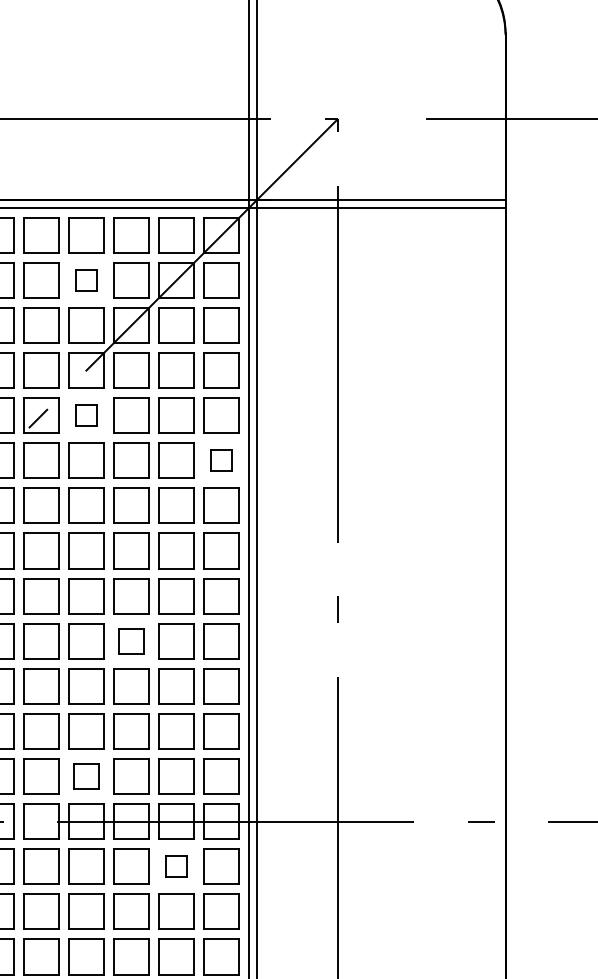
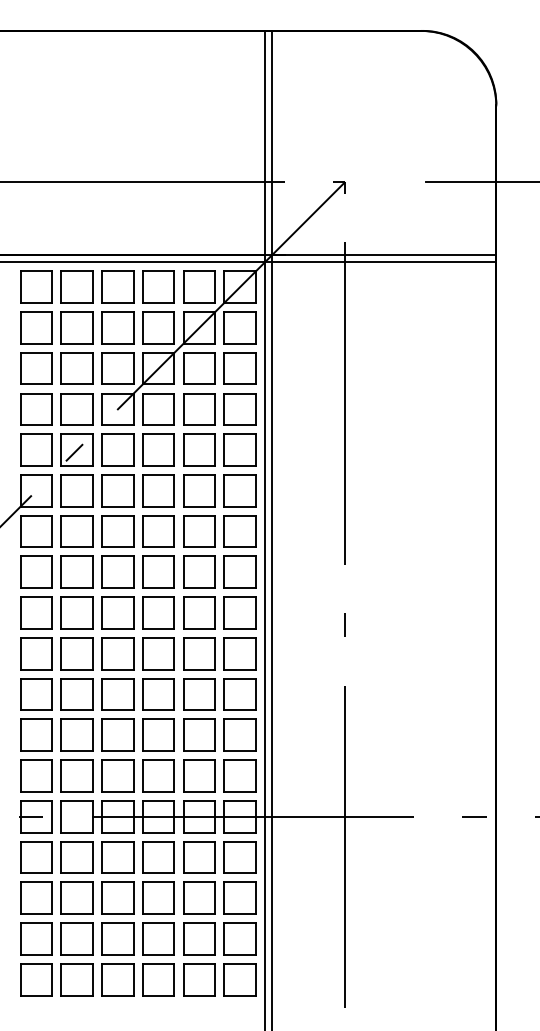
part: (86, 279) -> (117, 327), size x1.67
part: (86, 415) -> (117, 449), size x1.67
part: (221, 460) -> (239, 490), size x1.67
part: (131, 640) -> (158, 653), size x1.43
part: (86, 776) -> (117, 775), size x1.43
part: (176, 866) -> (199, 857), size x1.67

